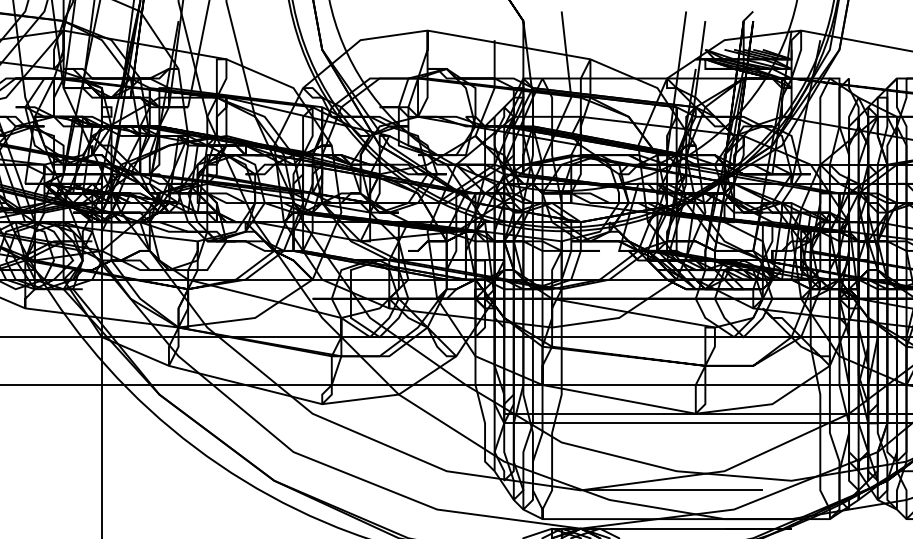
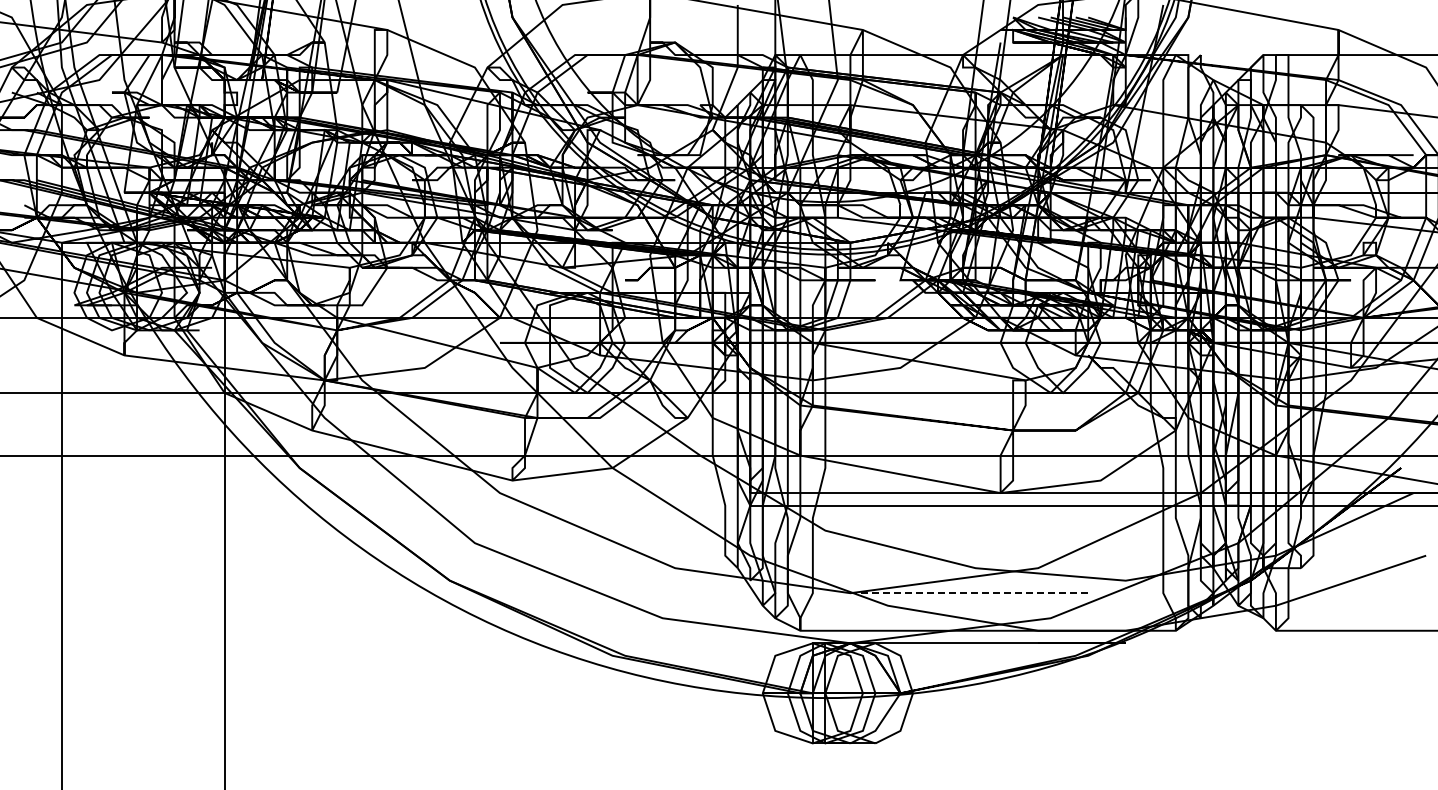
line: (671, 490) -> (969, 593), solid -> dashed

